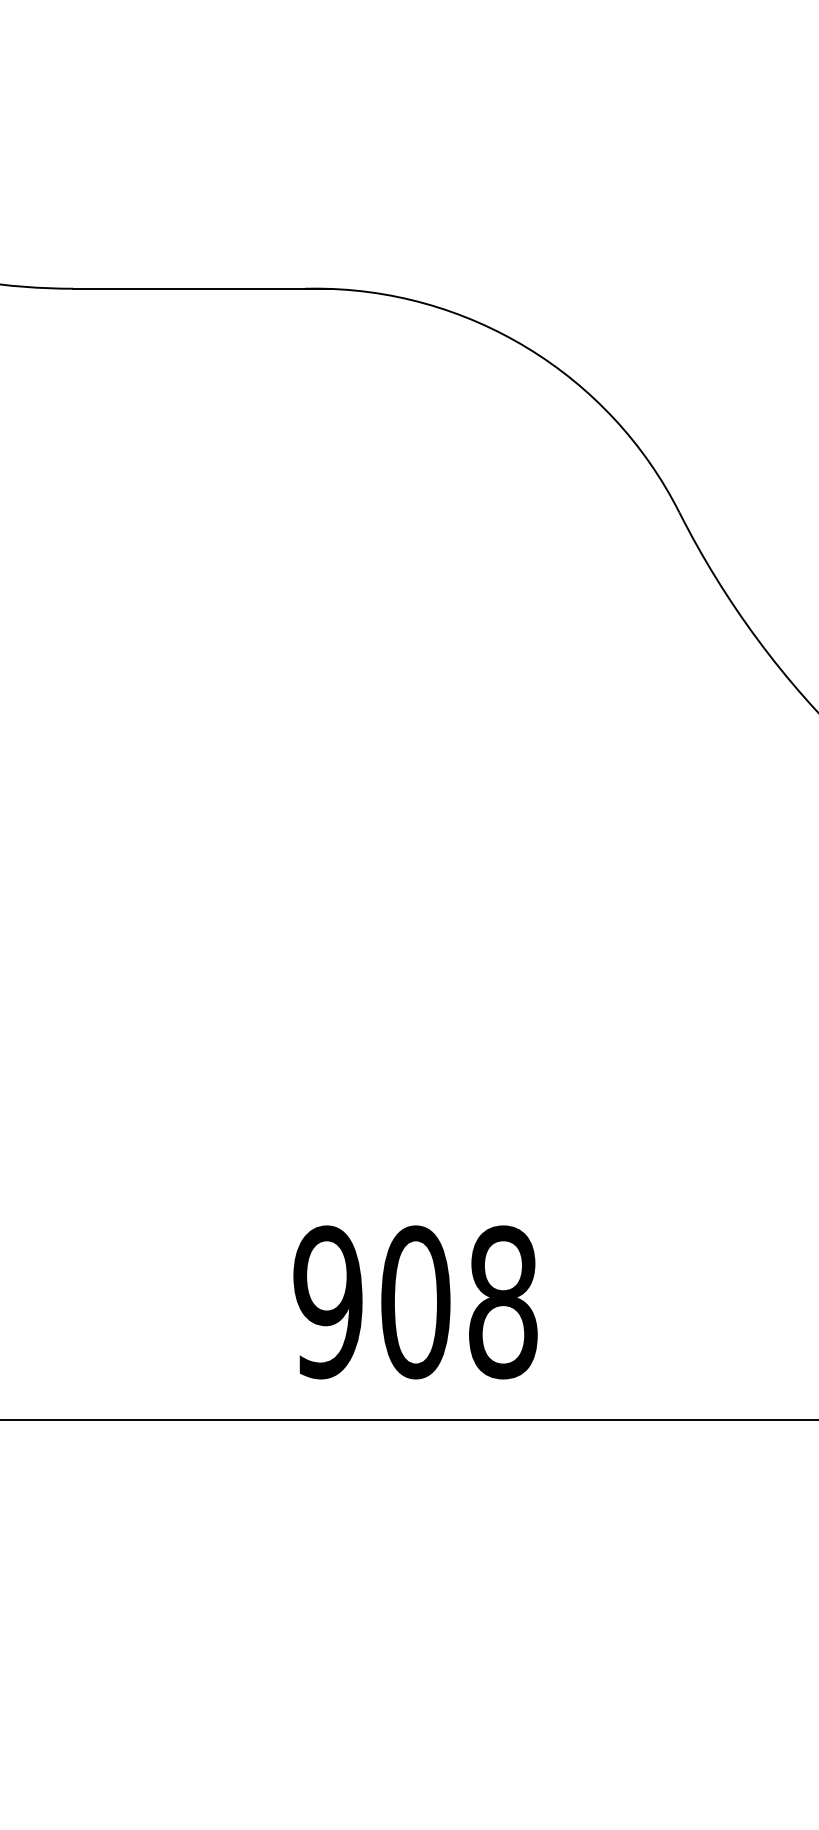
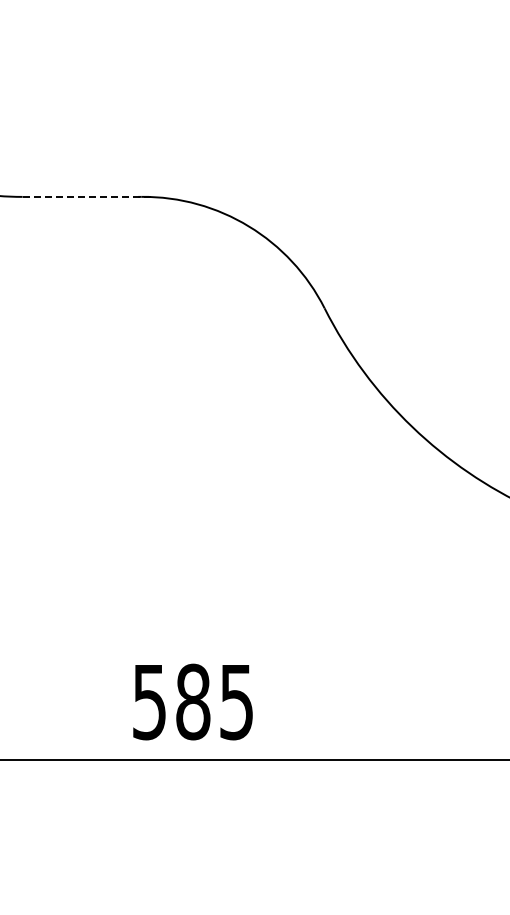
line: (203, 287) -> (87, 196), solid -> dashed
text: (416, 1301) -> (193, 701), 908 -> 585

